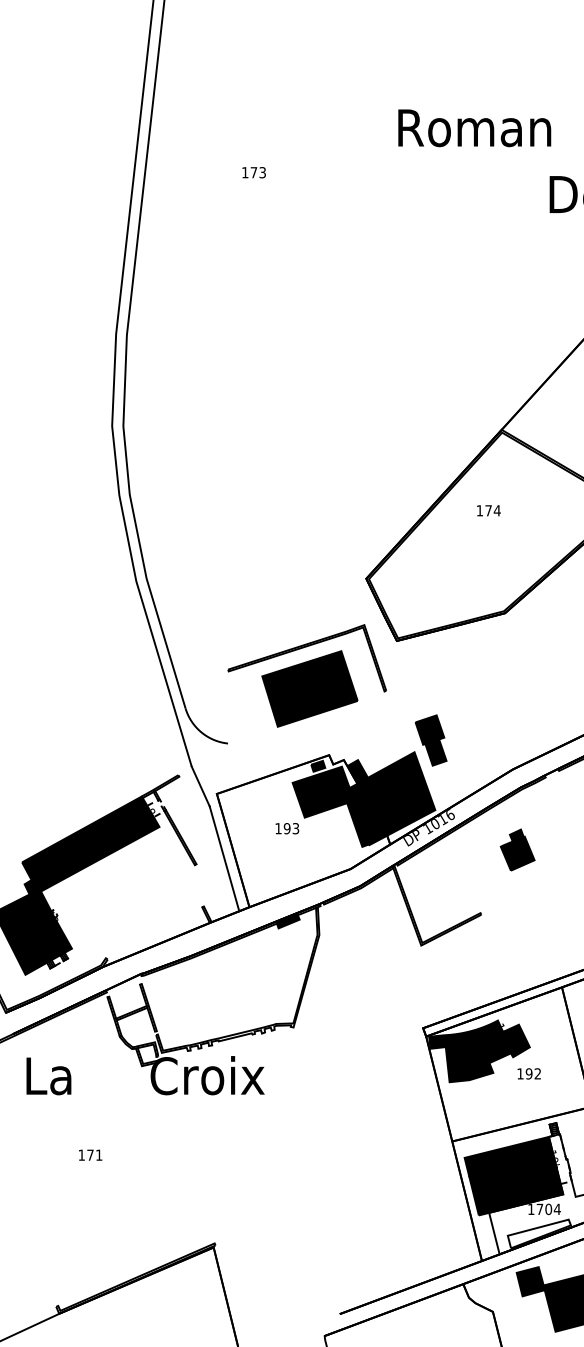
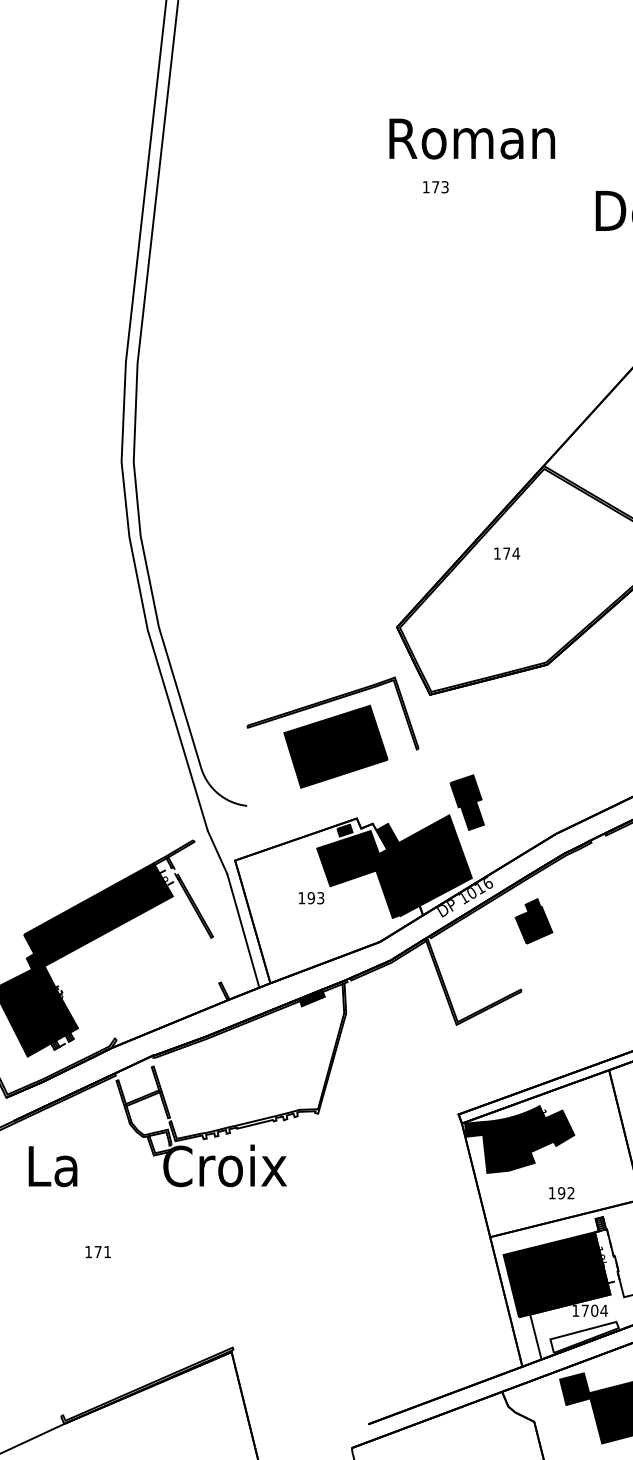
text: (474, 128) -> (472, 139), moved
text: (253, 172) -> (435, 187), moved
text: (488, 510) -> (506, 553), moved
part: (517, 849) -> (533, 920), moved
text: (528, 1073) -> (560, 1192), moved

